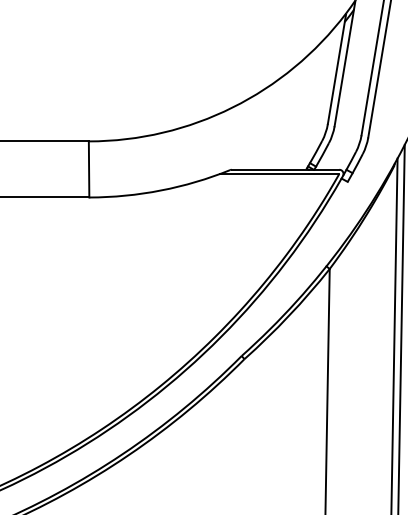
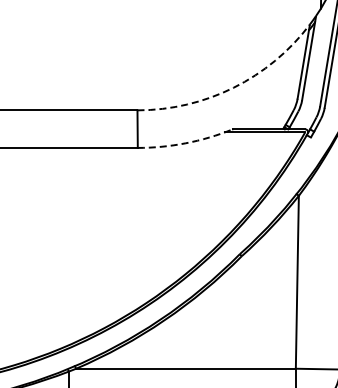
arc: (232, 107) -> (233, 87), solid -> dashed
arc: (160, 190) -> (185, 143), solid -> dashed

